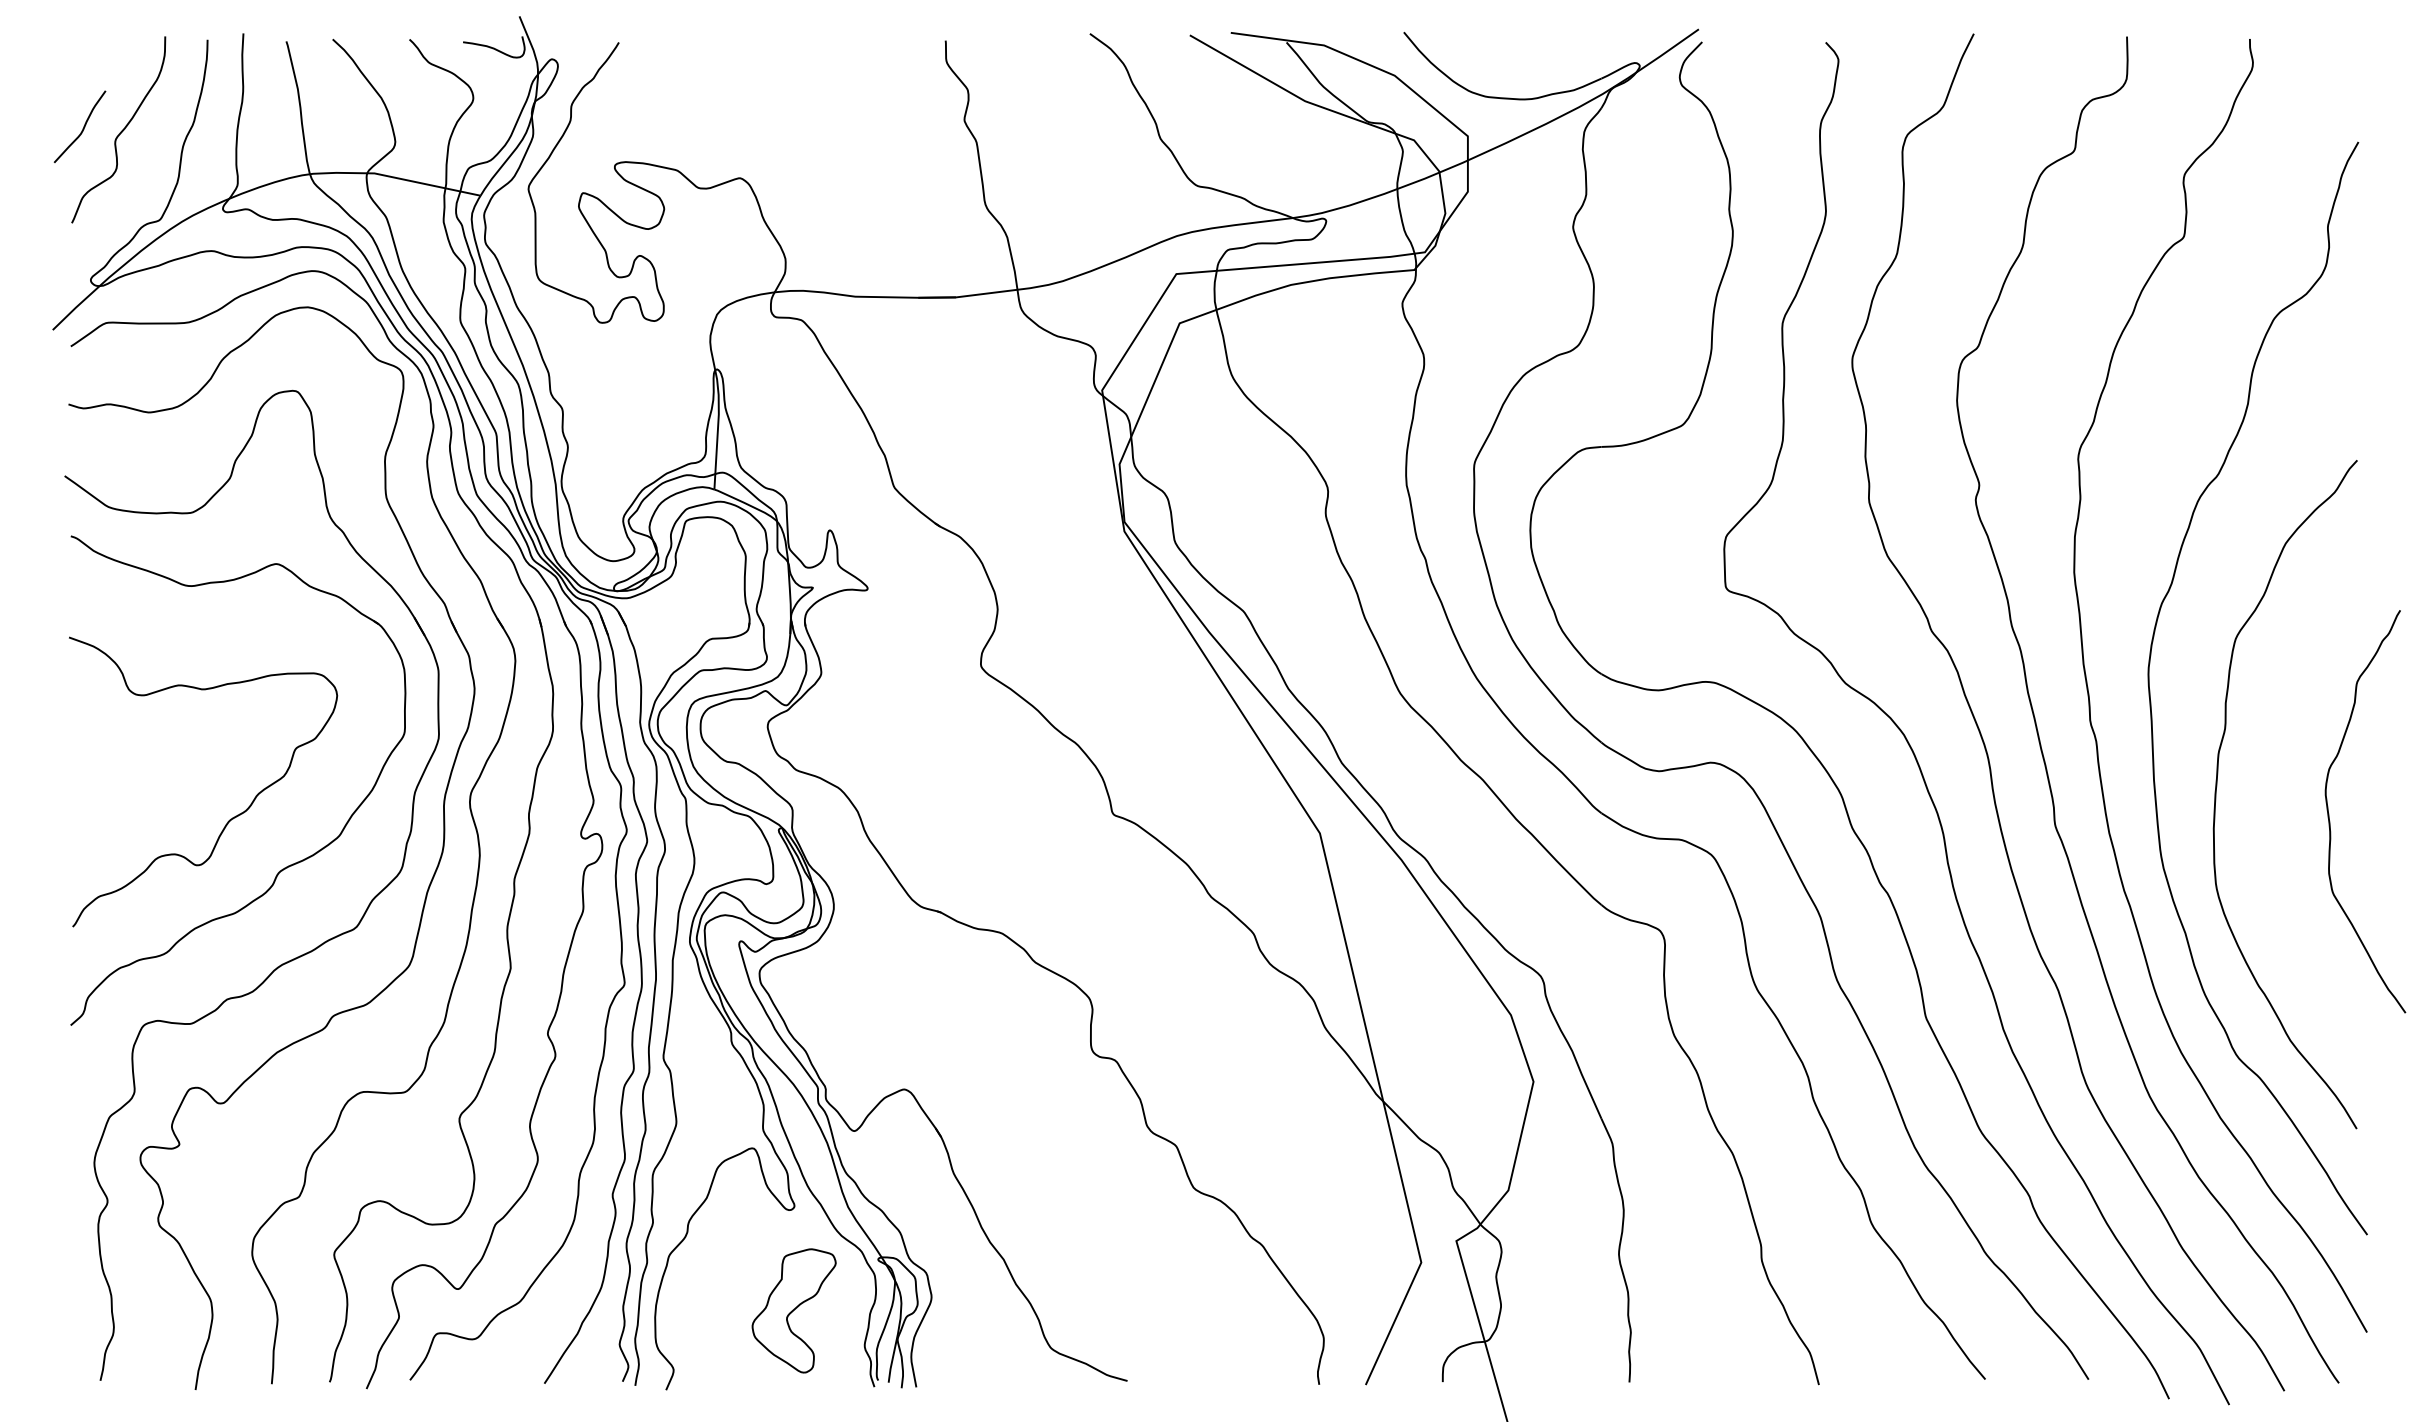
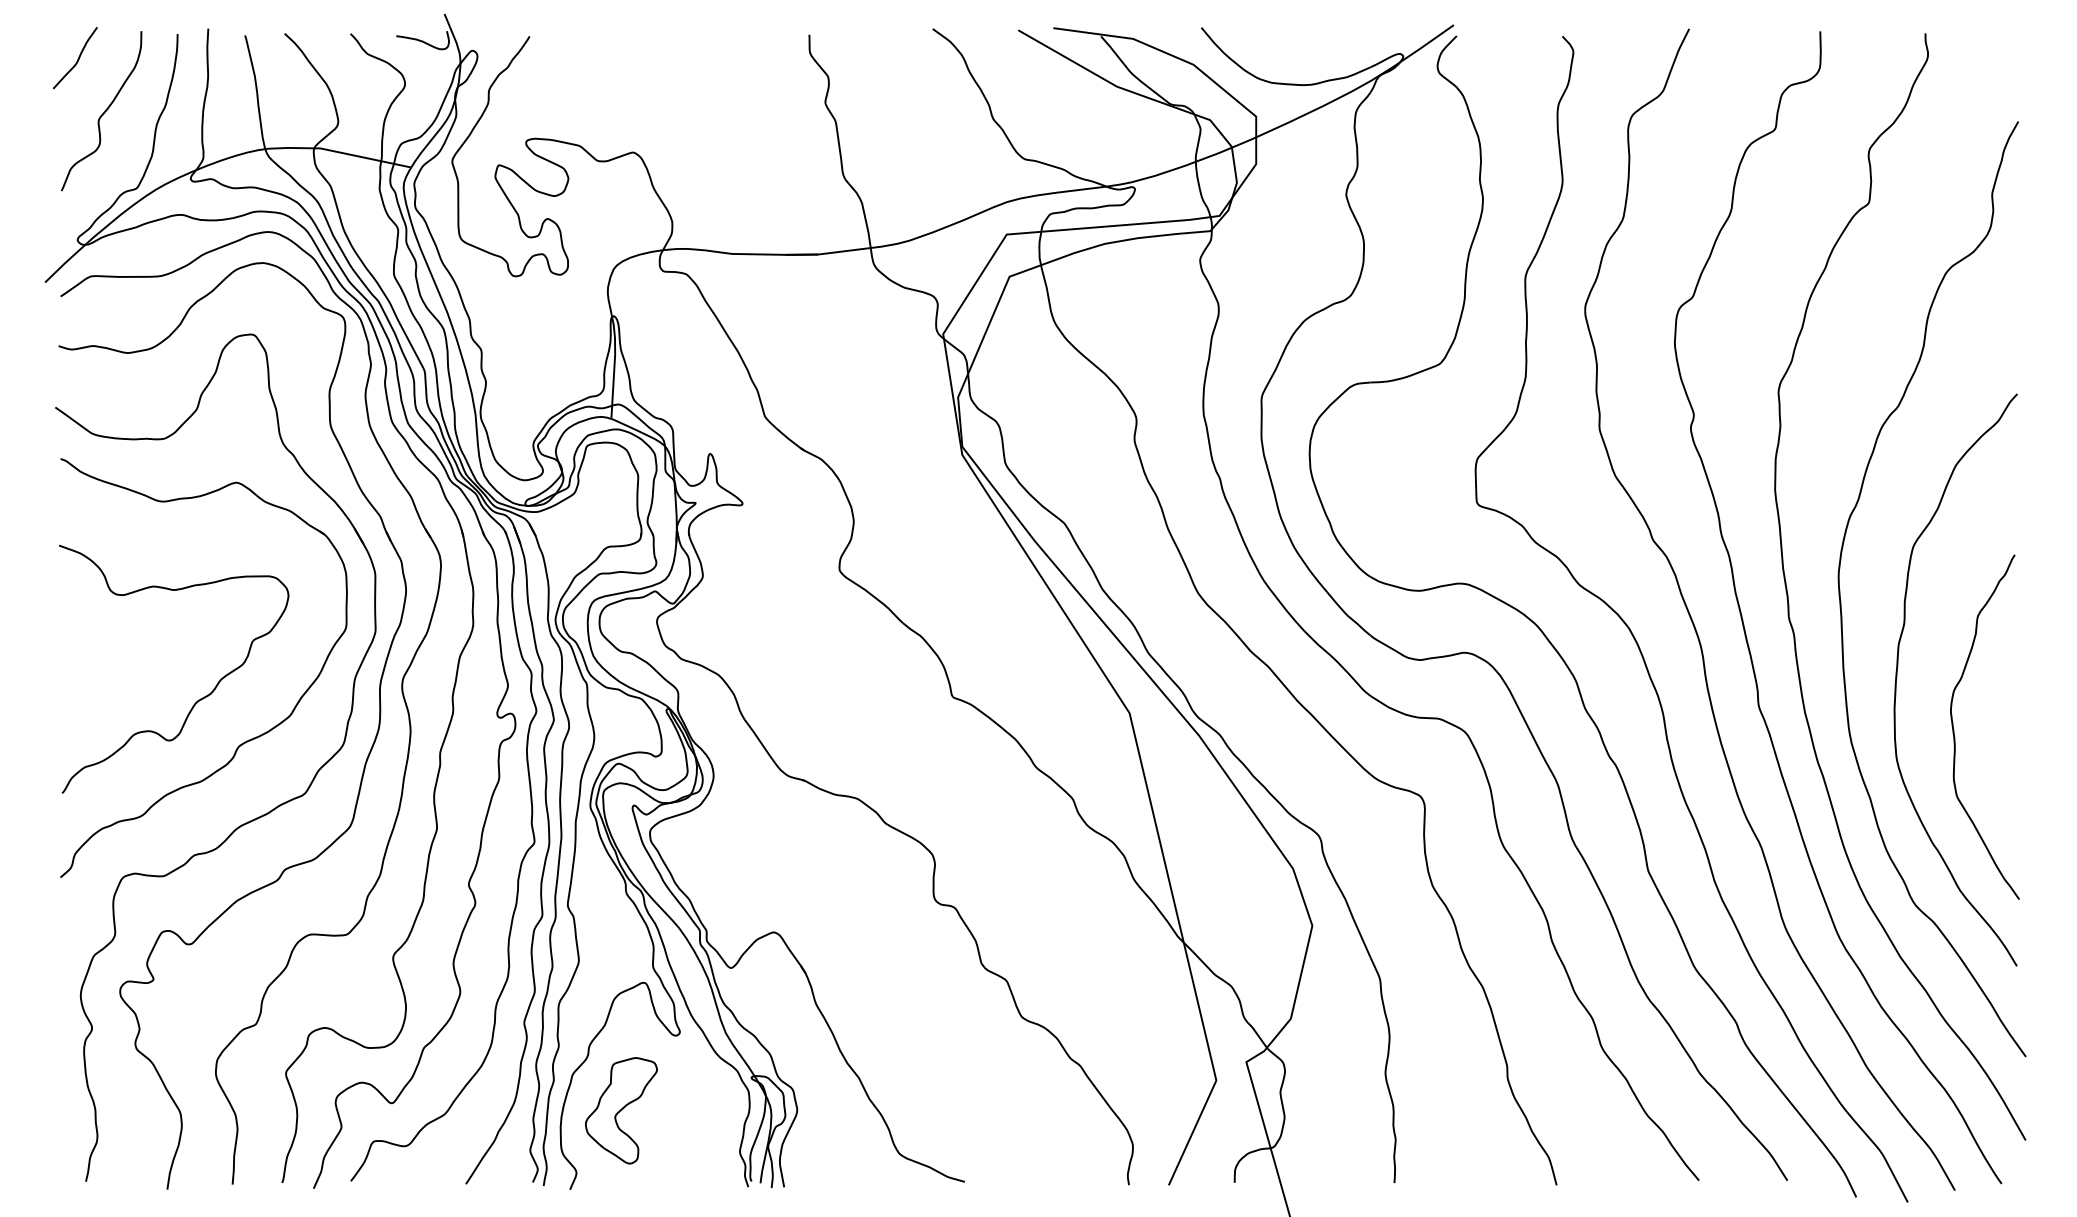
curve: (82, 128) -> (77, 59), moved
curve: (2329, 813) -> (1954, 728), moved
part: (793, 1310) -> (620, 1110), moved

